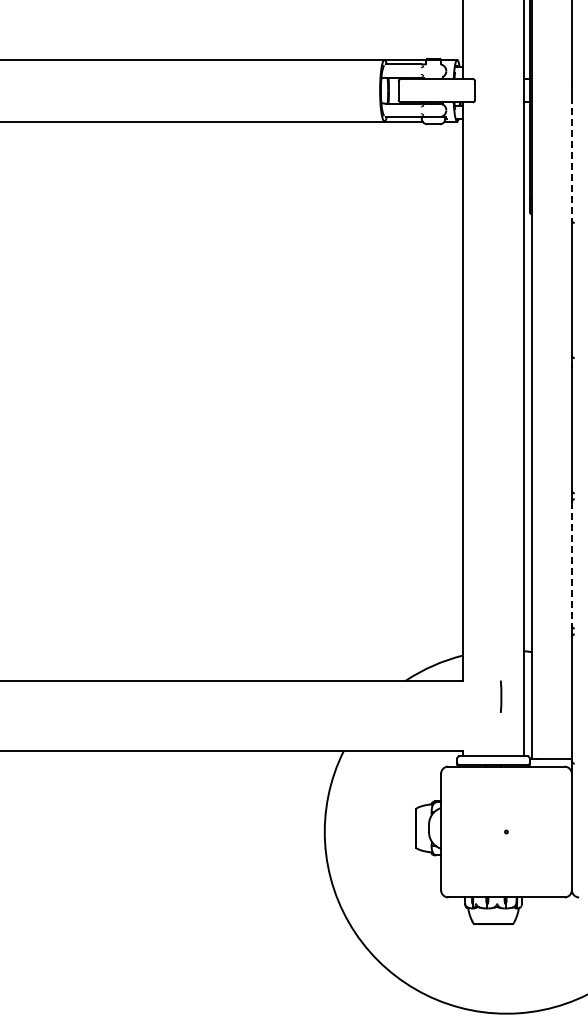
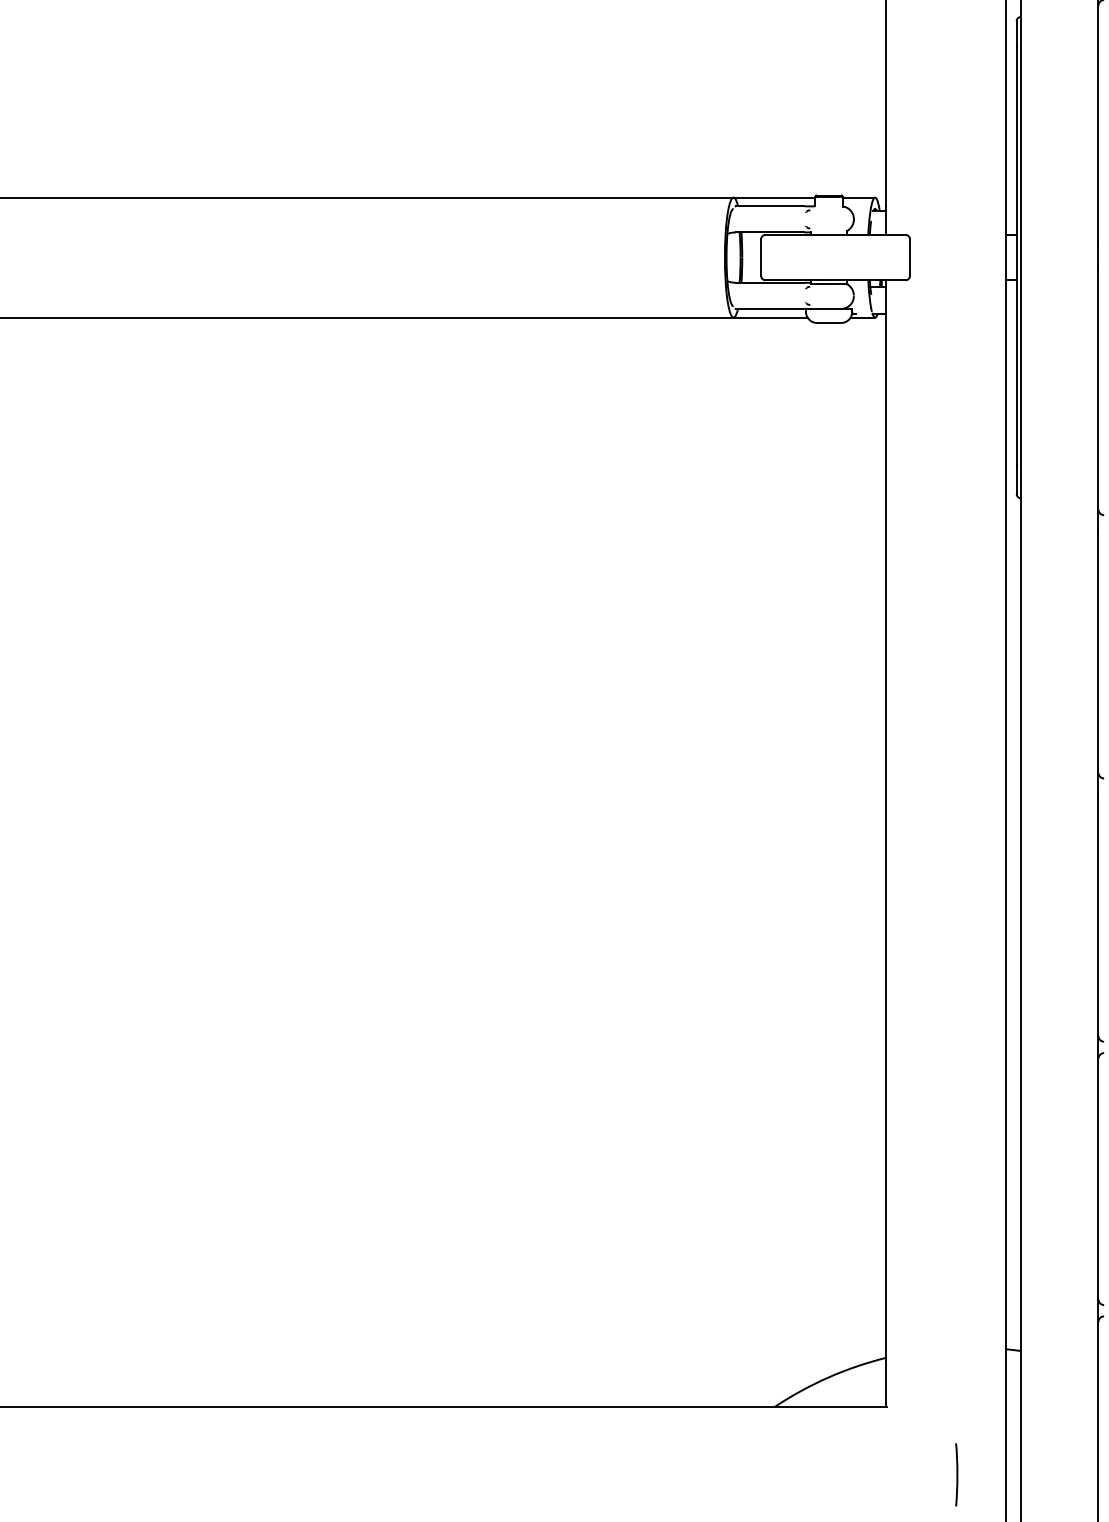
line: (571, 158) -> (1097, 389), dashed -> solid
line: (571, 563) -> (1097, 1178), dashed -> solid
line: (501, 696) -> (957, 1474), moved

